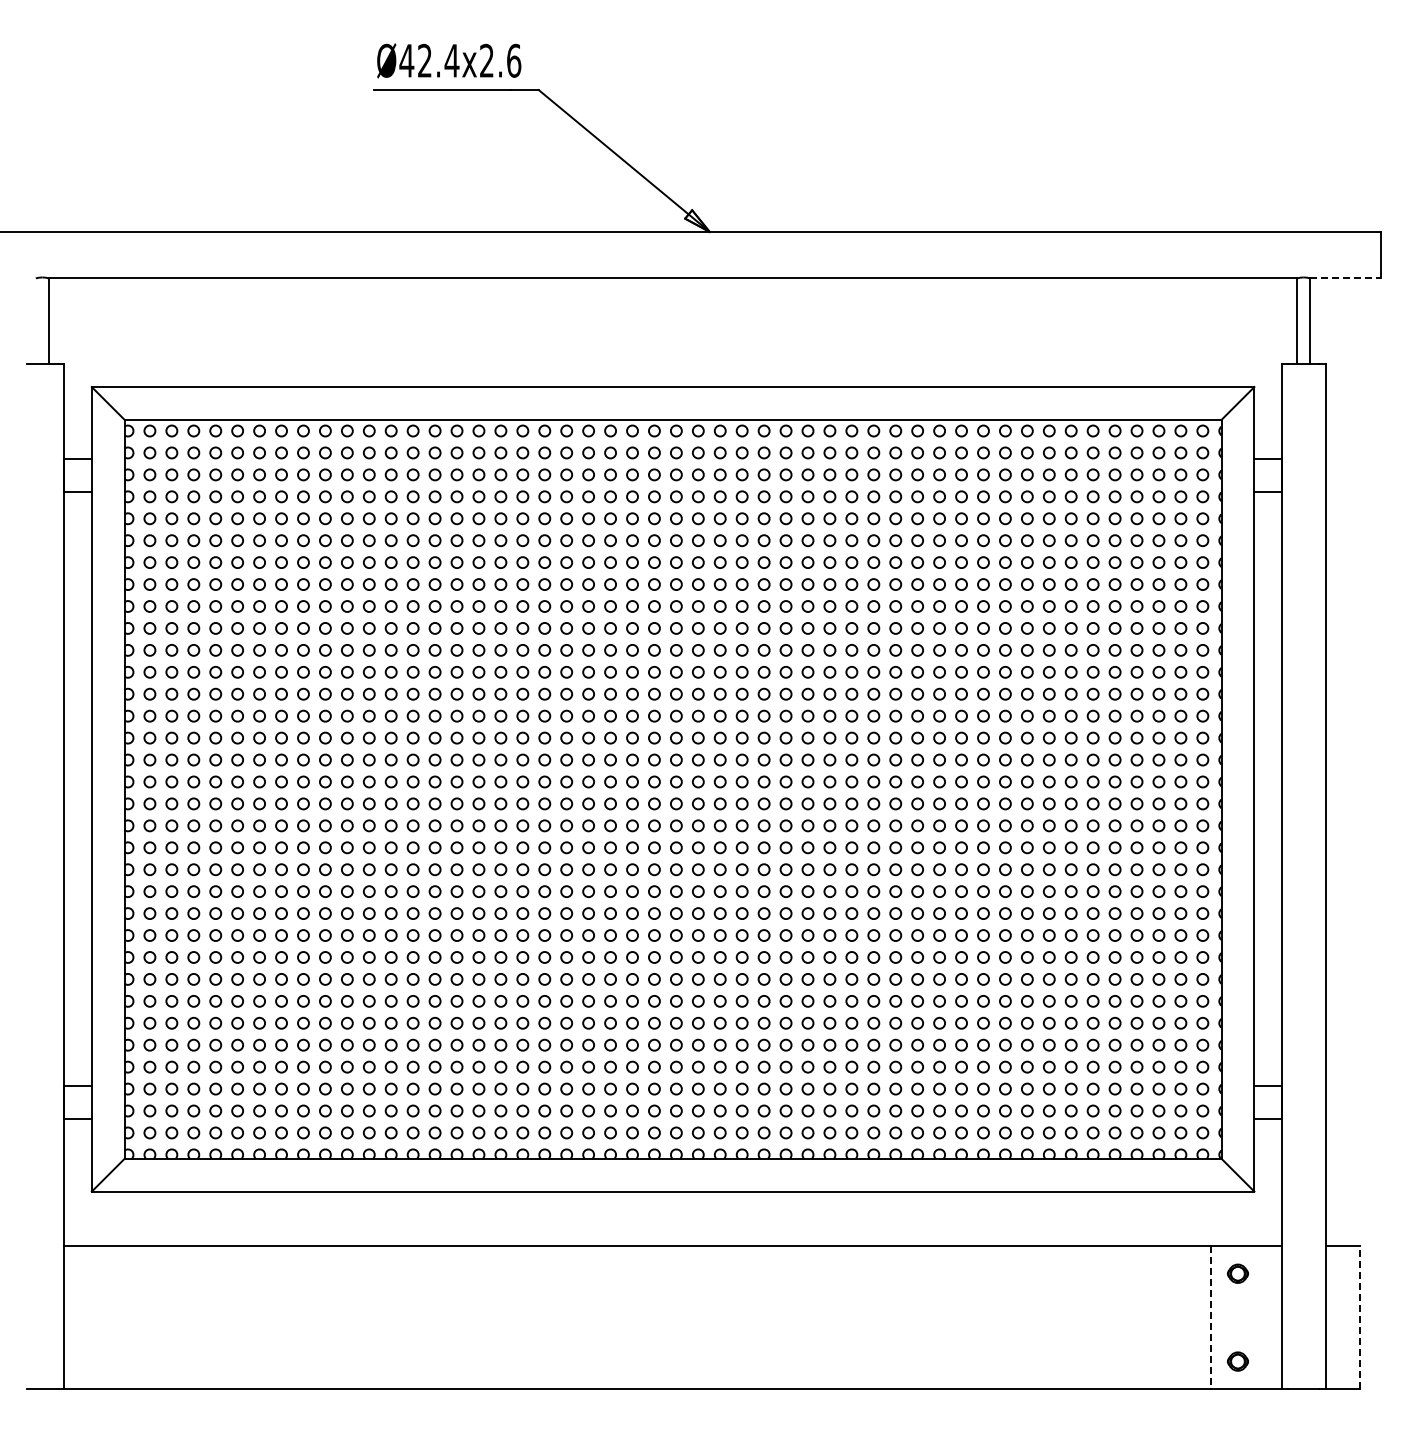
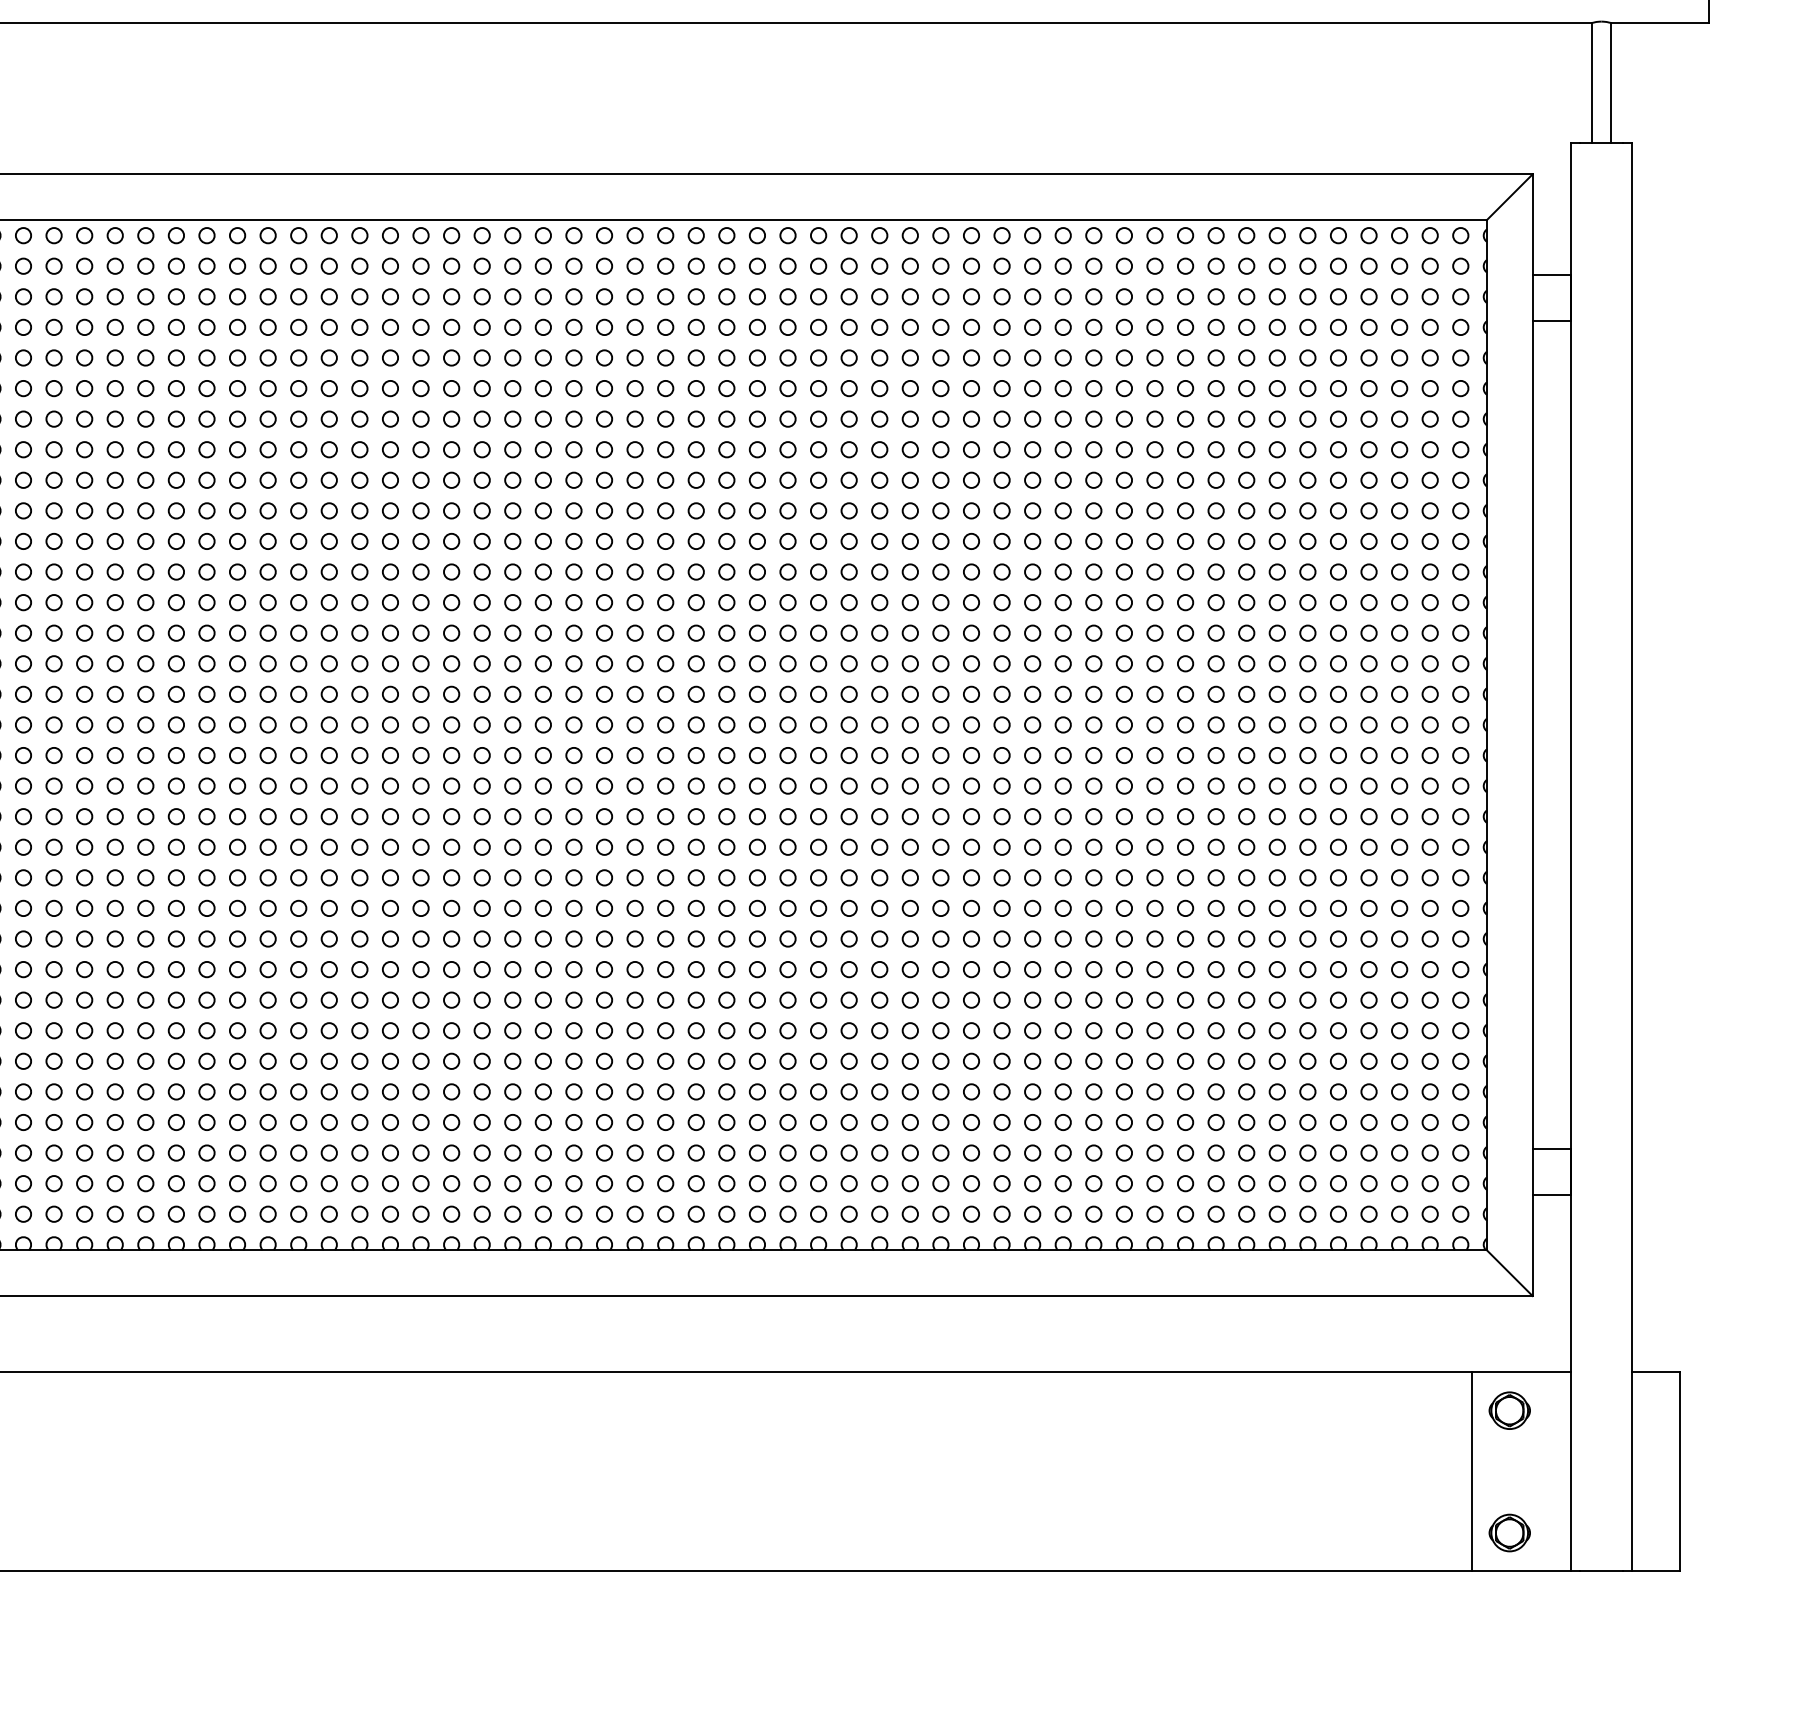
line: (1345, 278) -> (1659, 23), dashed -> solid
part: (1237, 1273) -> (1509, 1410), size x1.43
line: (1359, 1317) -> (1679, 1471), dashed -> solid
line: (1210, 1318) -> (1471, 1472), dashed -> solid
part: (1237, 1361) -> (1509, 1532), size x1.43

